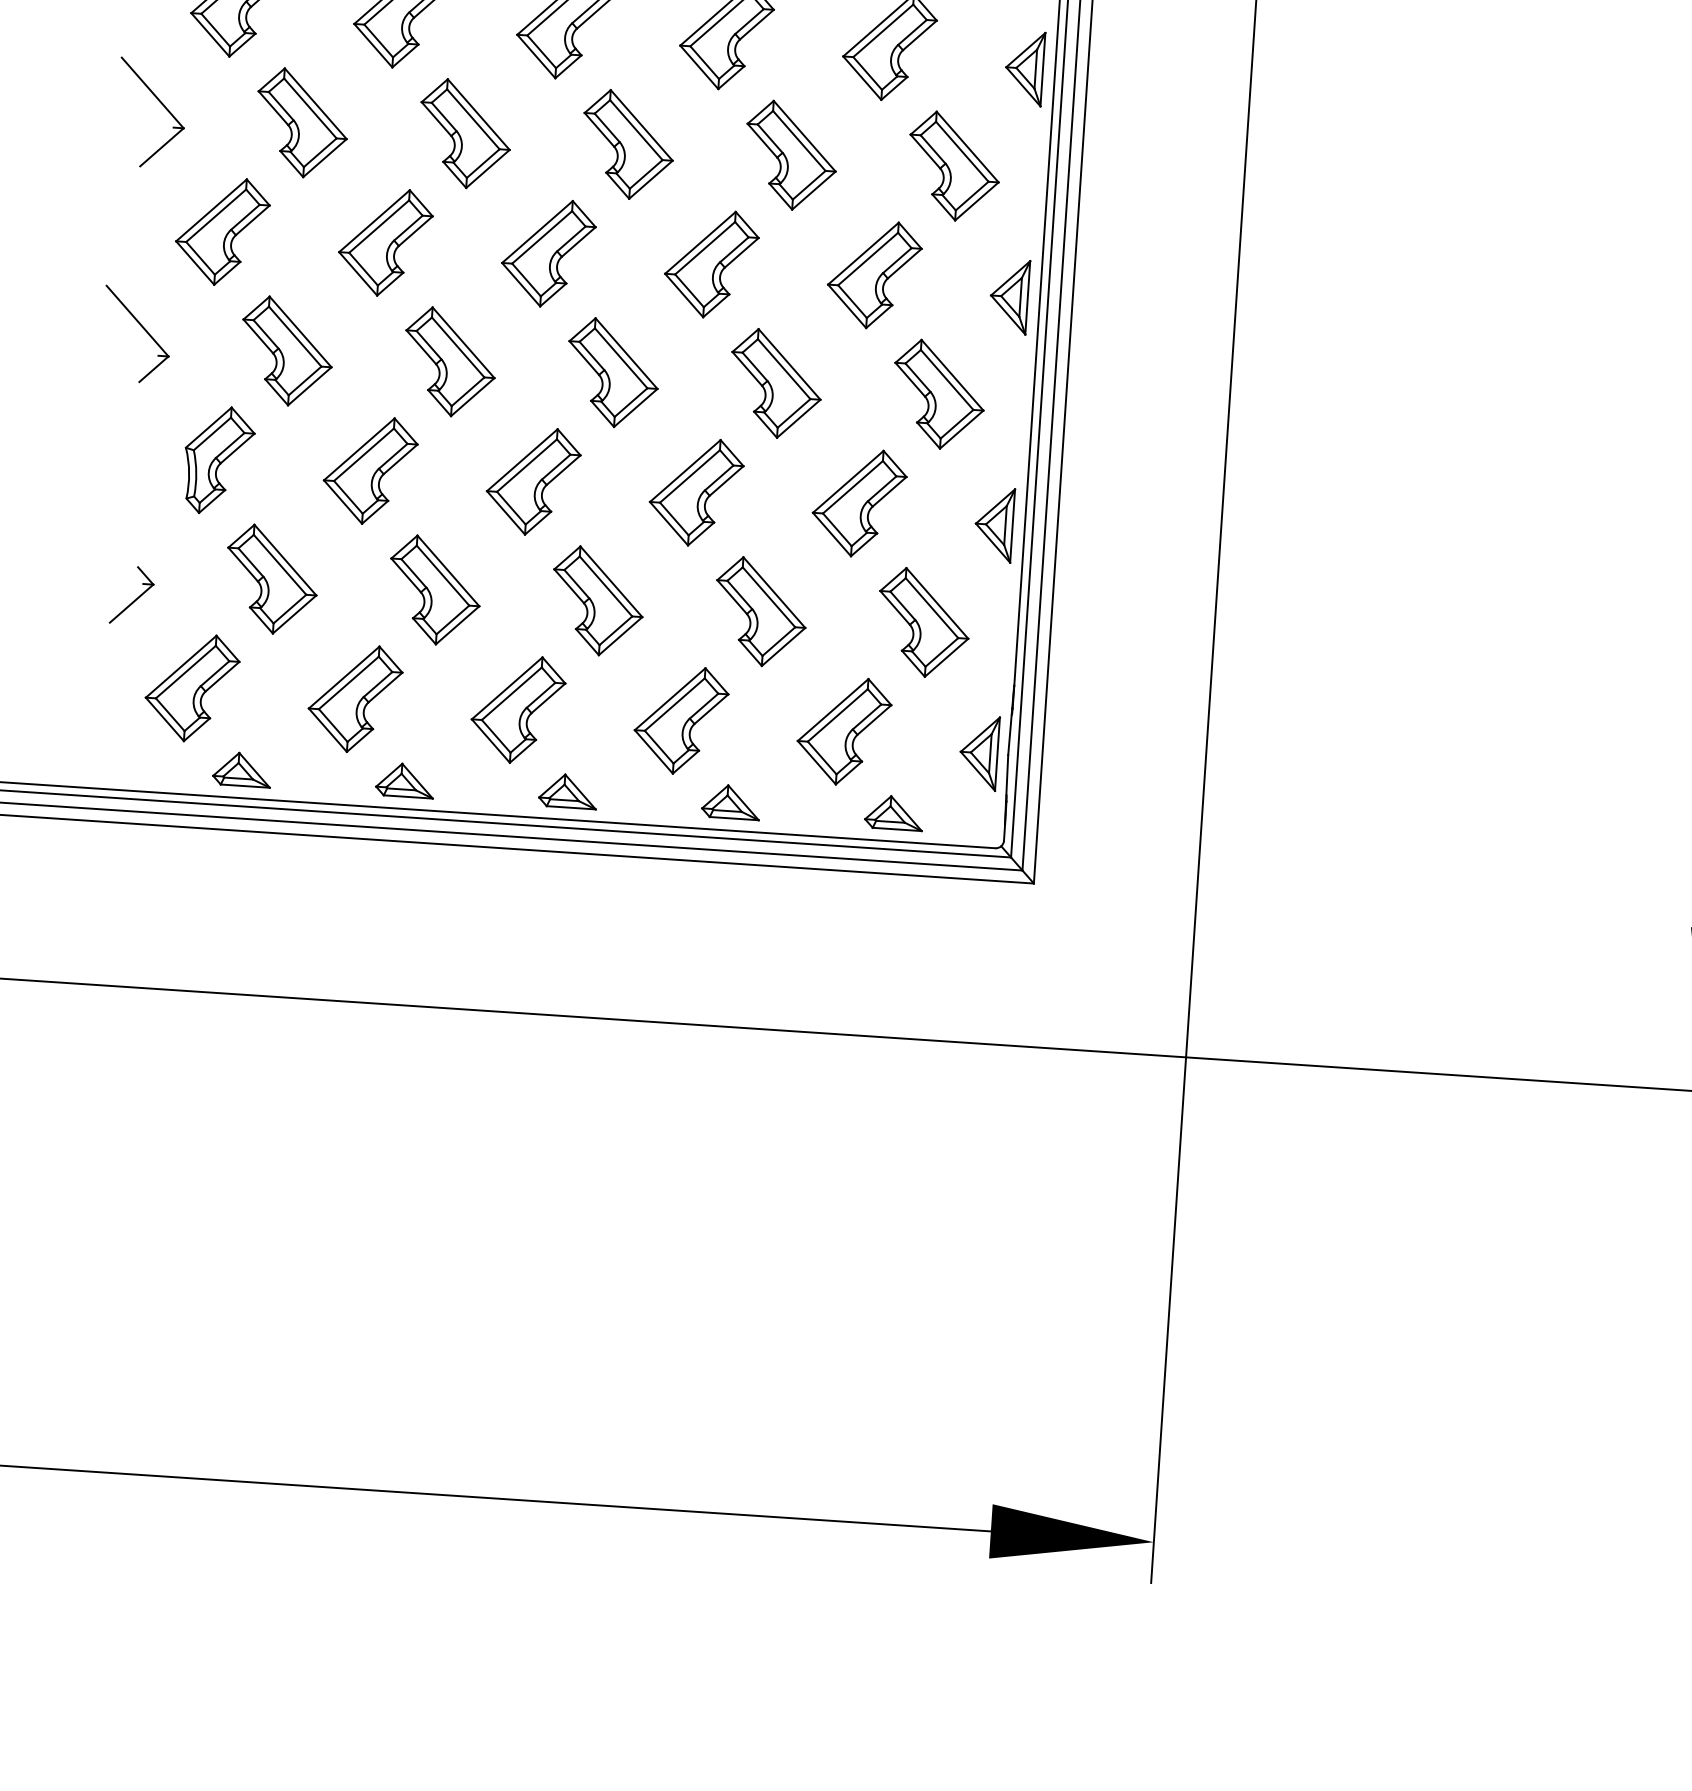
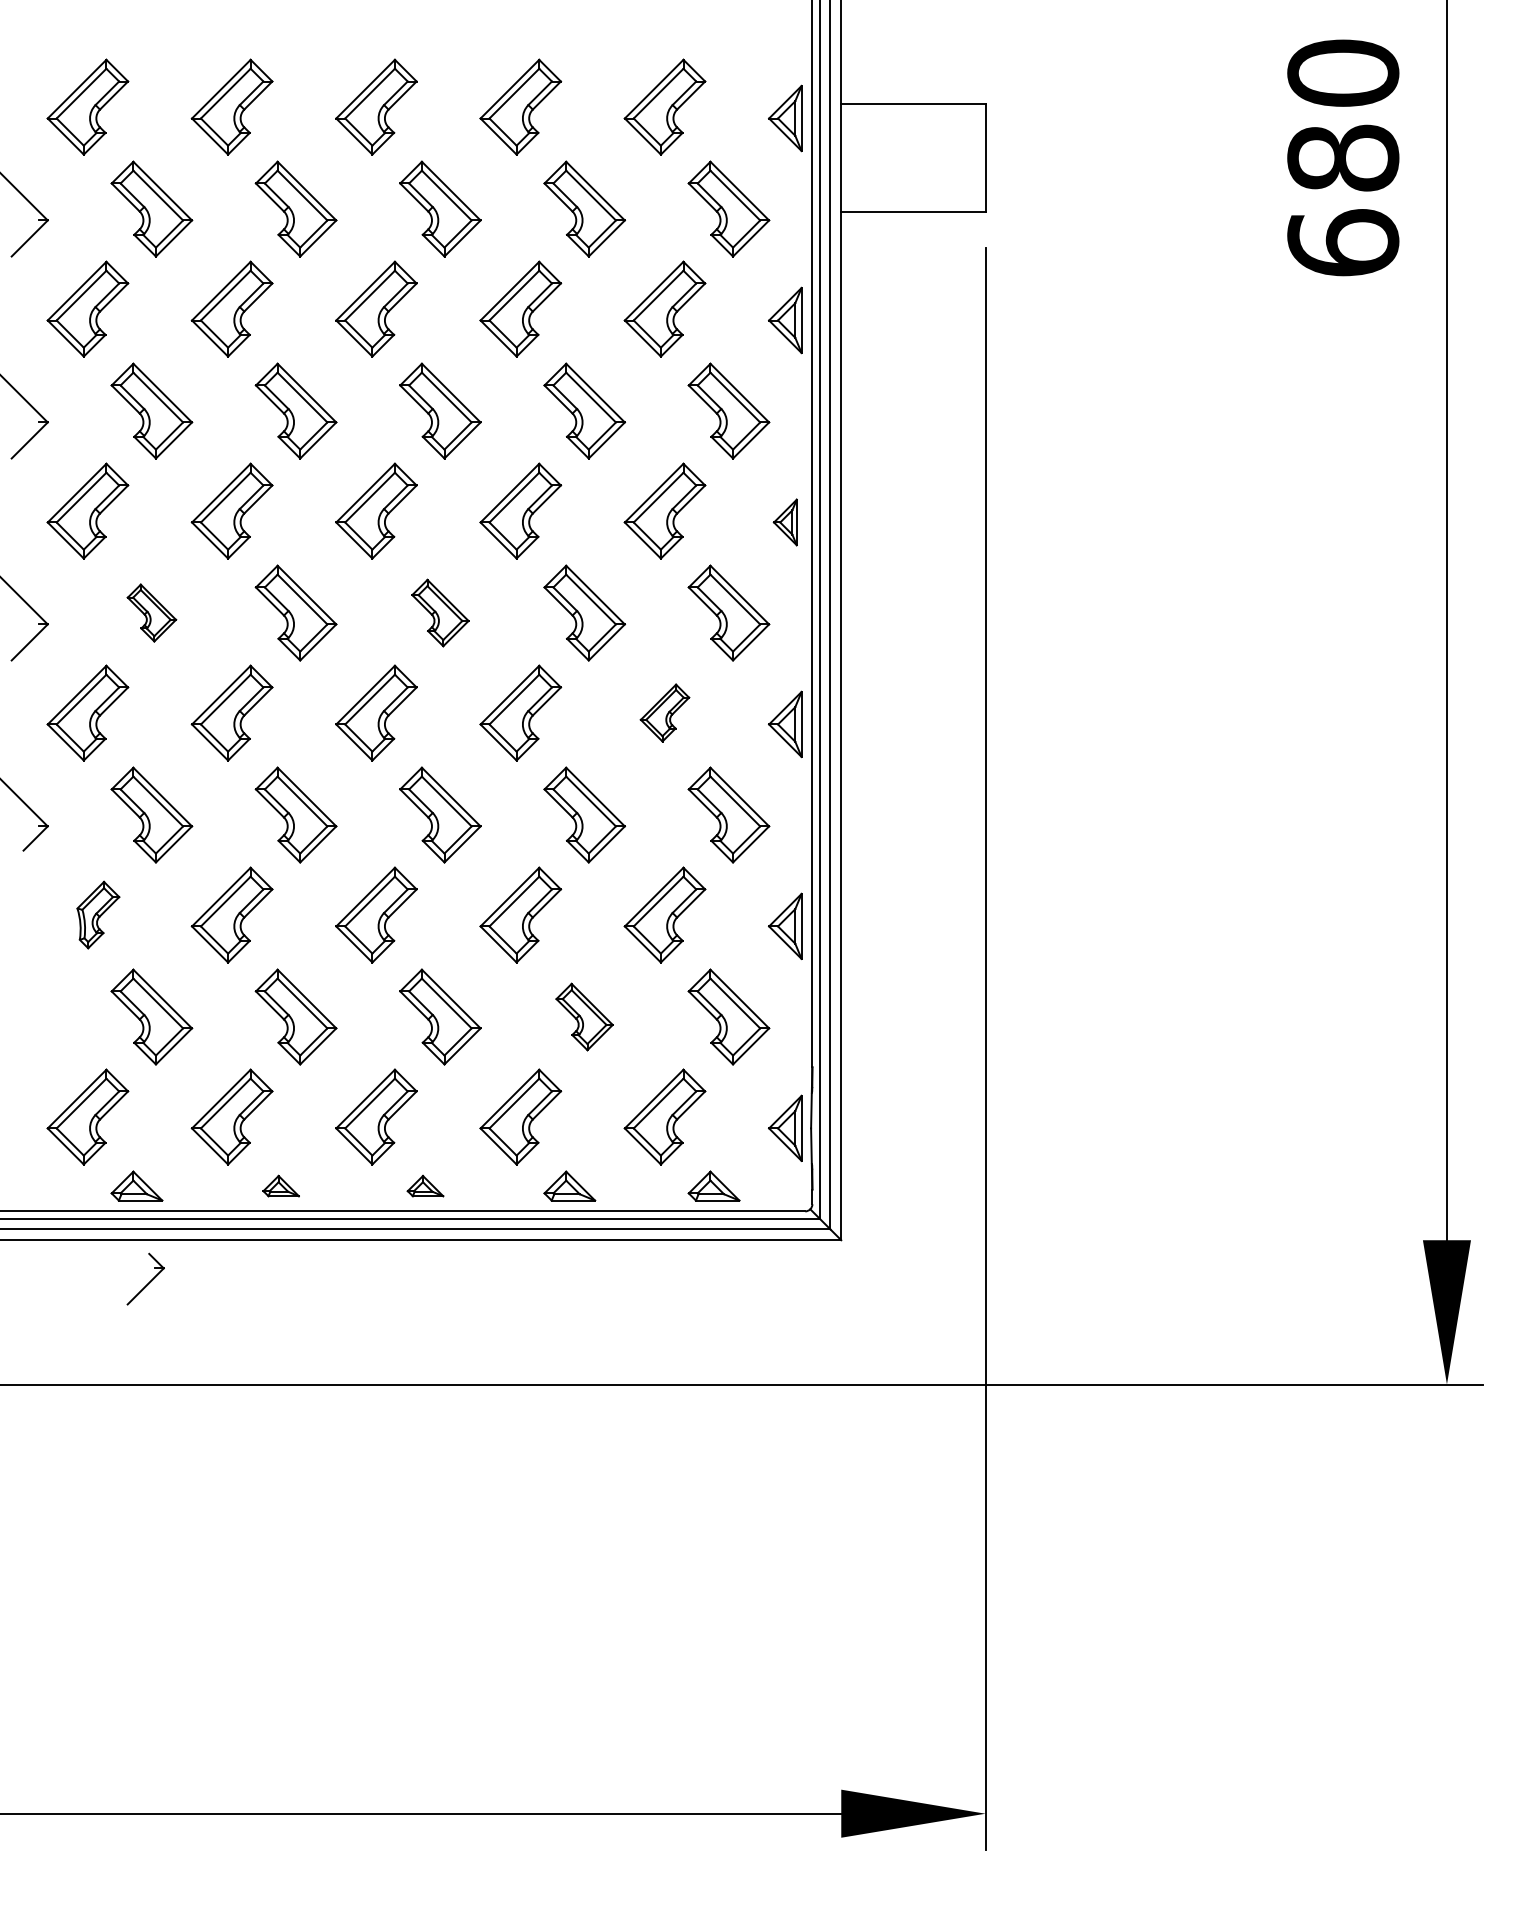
part: (1024, 68) -> (785, 522), size x0.7
part: (301, 122) -> (151, 612), size x0.6
part: (628, 144) -> (440, 612), size x0.7
part: (873, 274) -> (664, 712), size x0.6
part: (219, 459) -> (98, 914), size x0.7
part: (131, 594) -> (145, 1278), moved
part: (760, 611) -> (584, 1016), size x0.7
part: (404, 779) -> (280, 1185), size x0.7
part: (568, 790) -> (425, 1185), size x0.7

